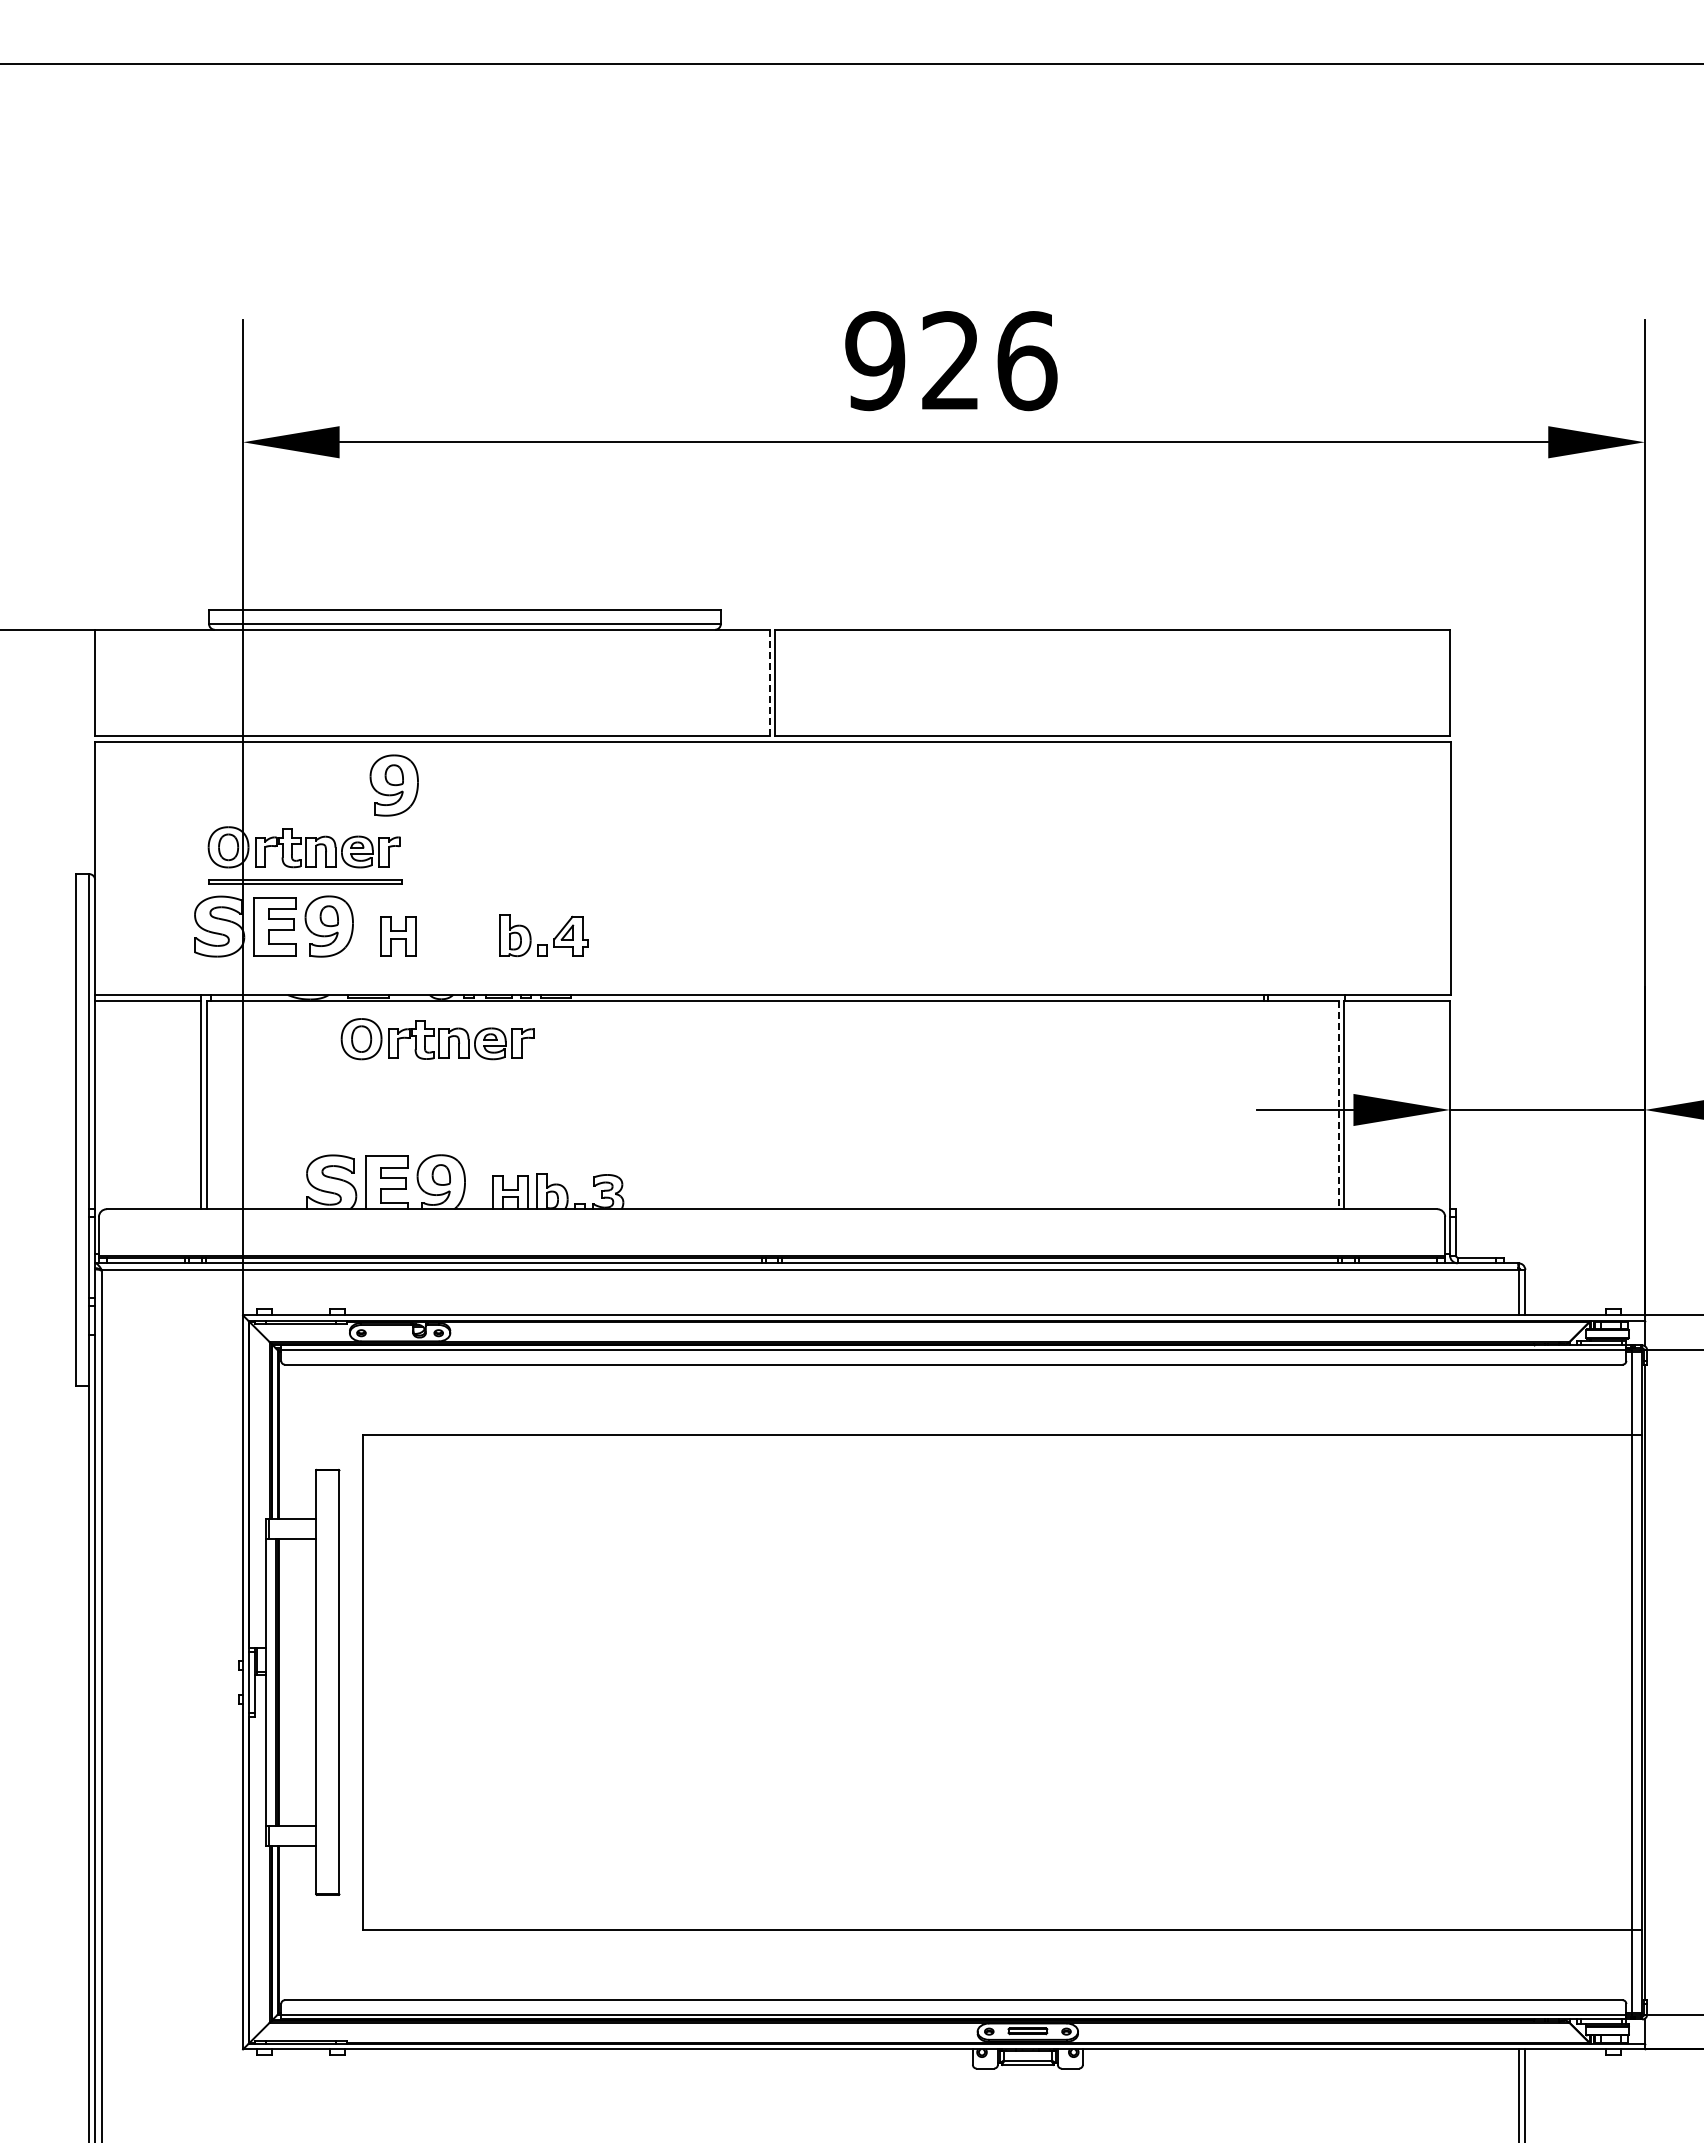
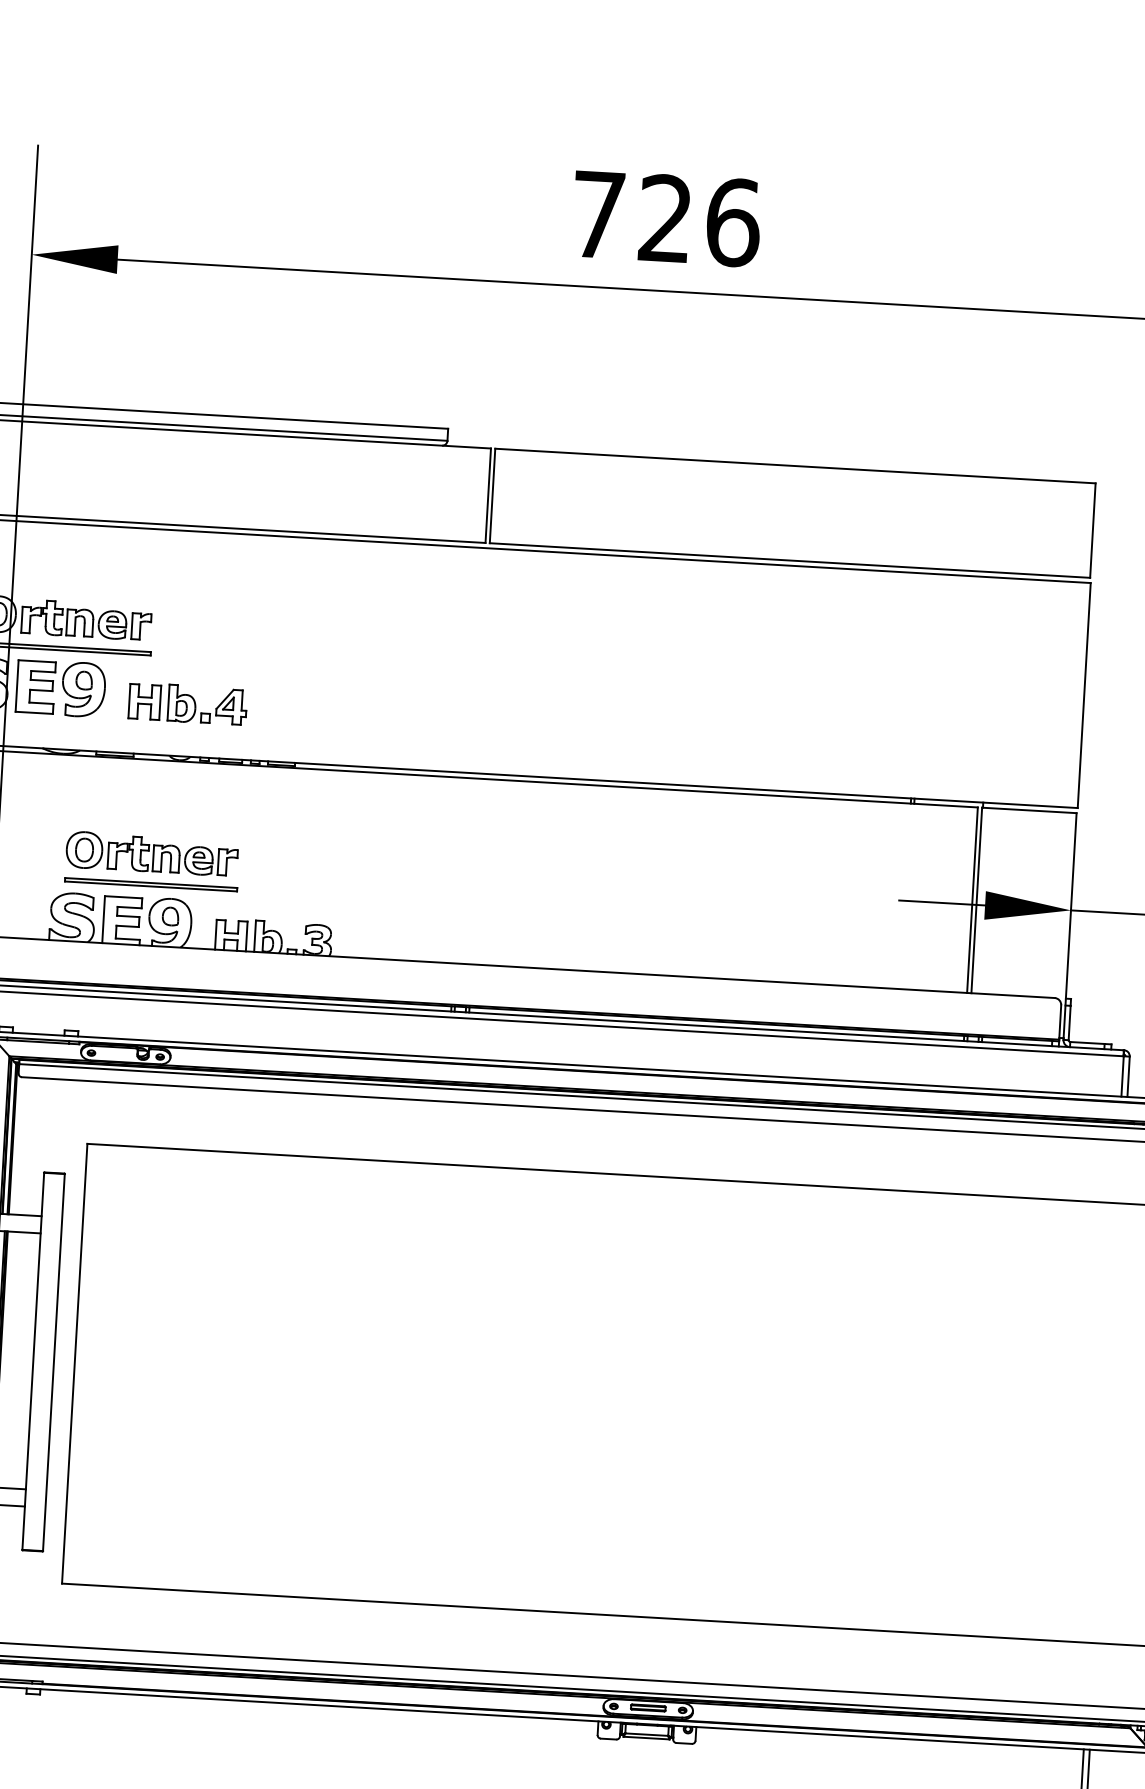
text: (875, 361) -> (598, 215), 926 -> 726
line: (770, 682) -> (488, 495), dashed -> solid
part: (393, 785) -> (148, 567), removed
part: (543, 944) -> (206, 712), moved
part: (437, 1039) -> (152, 854), moved
line: (1338, 1105) -> (972, 900), dashed -> solid
part: (417, 1140) -> (151, 884), added

